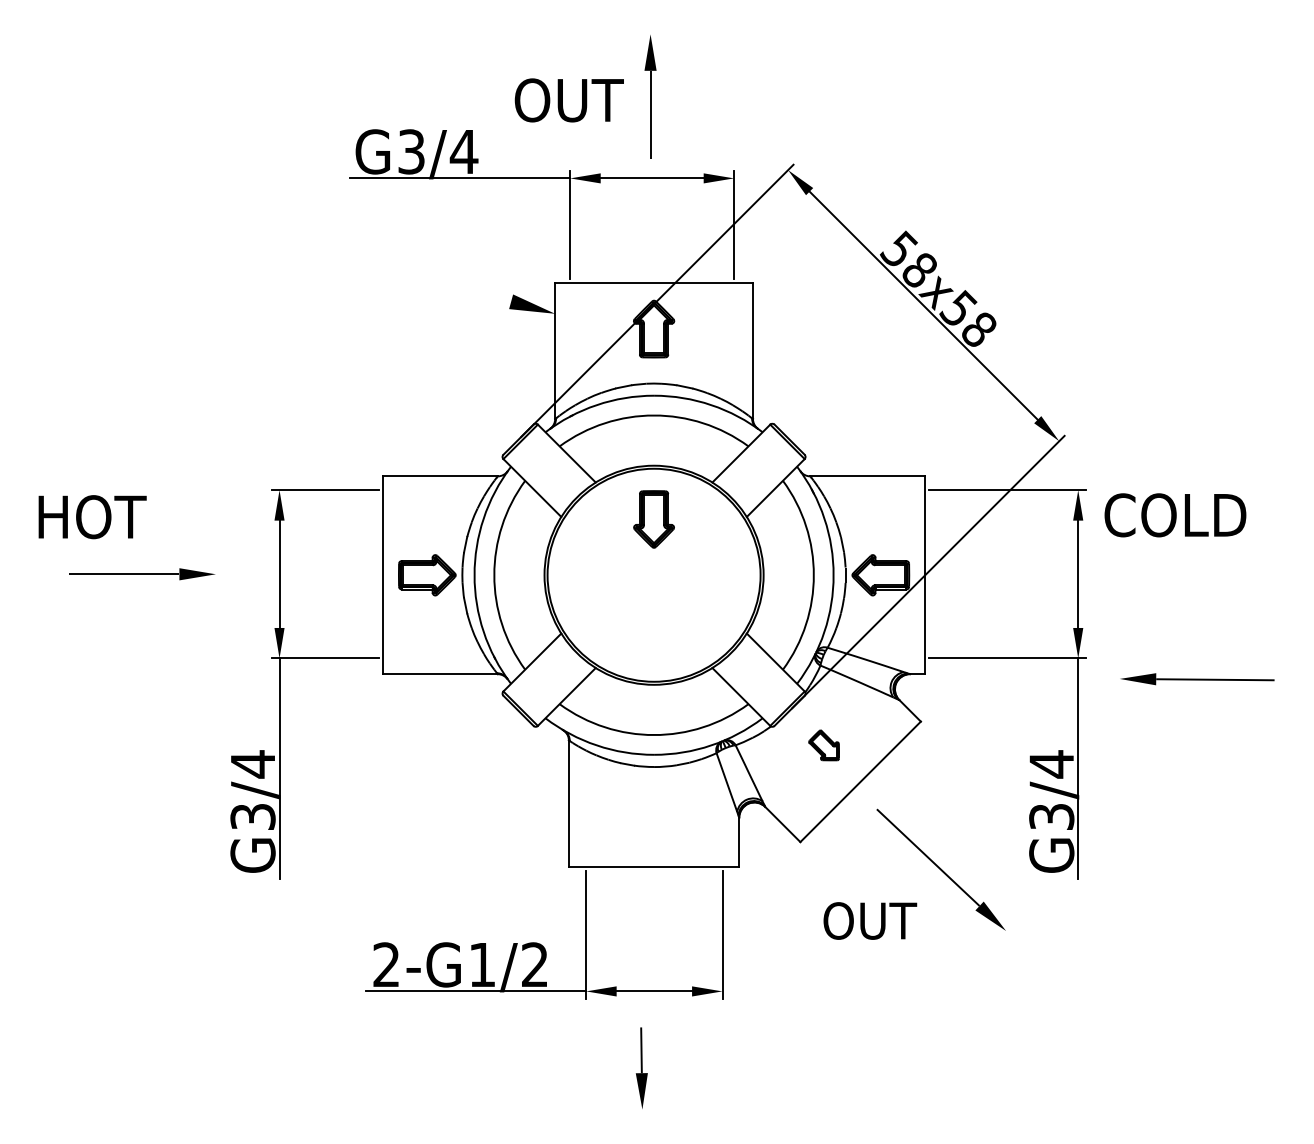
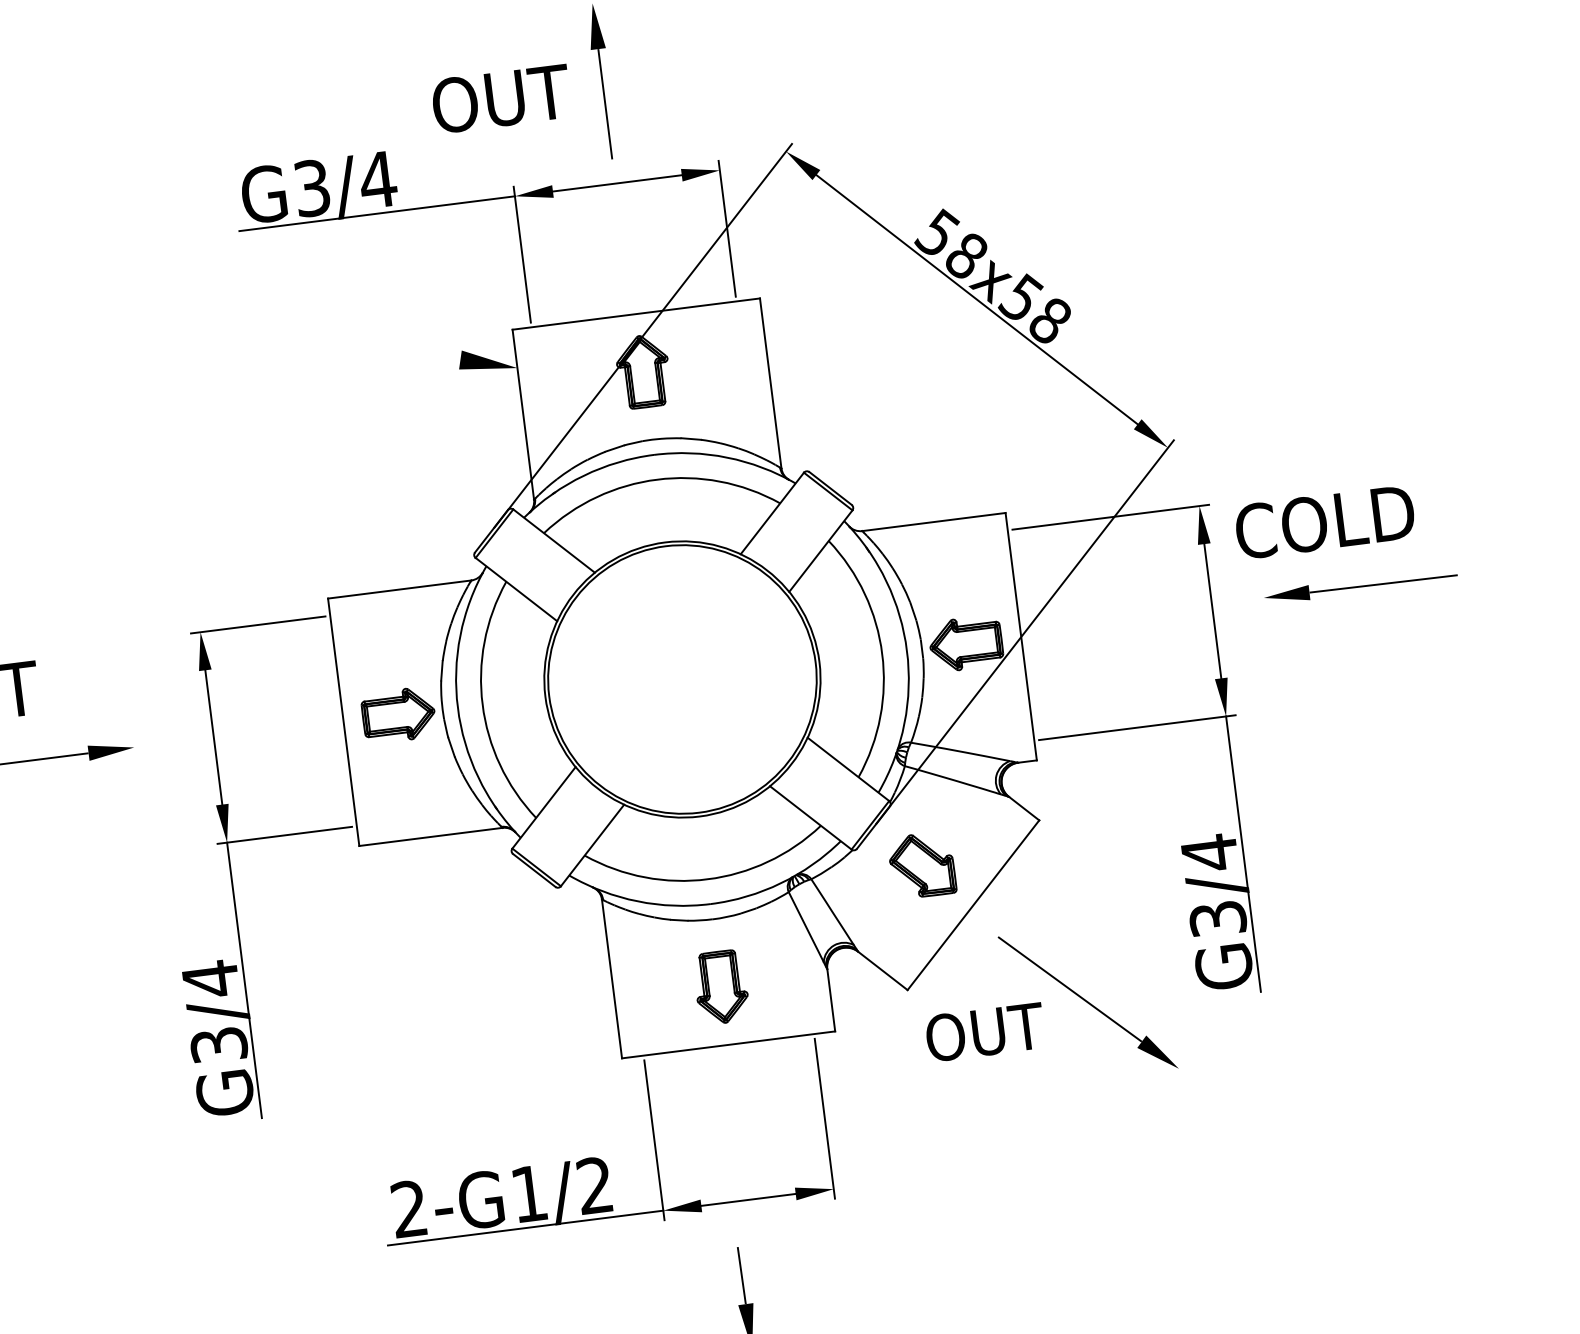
part: (653, 519) -> (720, 987), moved
part: (1197, 679) -> (1361, 586), moved
part: (823, 745) -> (921, 865), size x1.67
text: (870, 920) -> (985, 1031), moved

